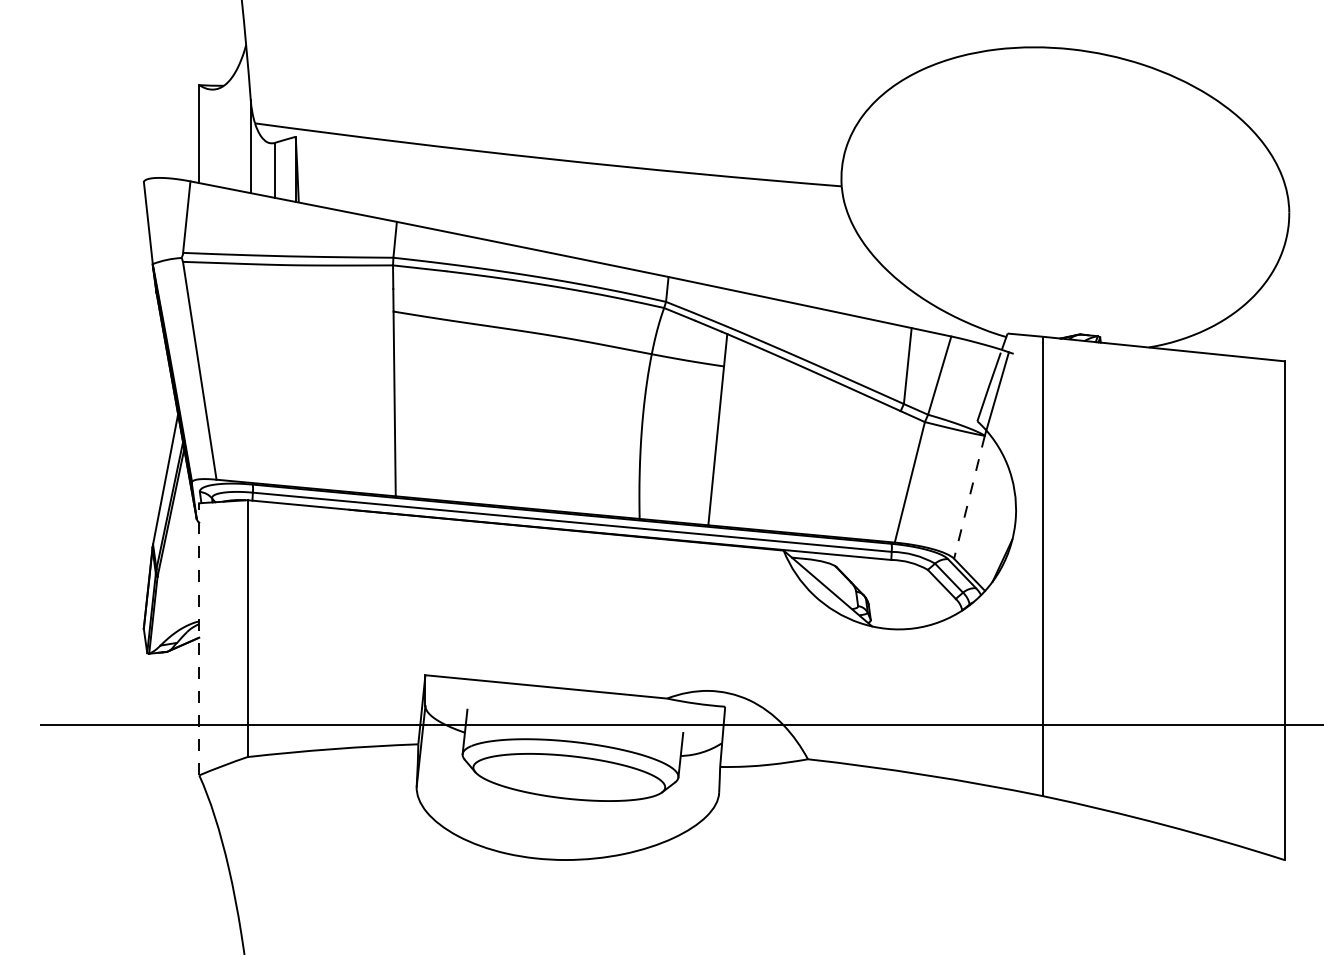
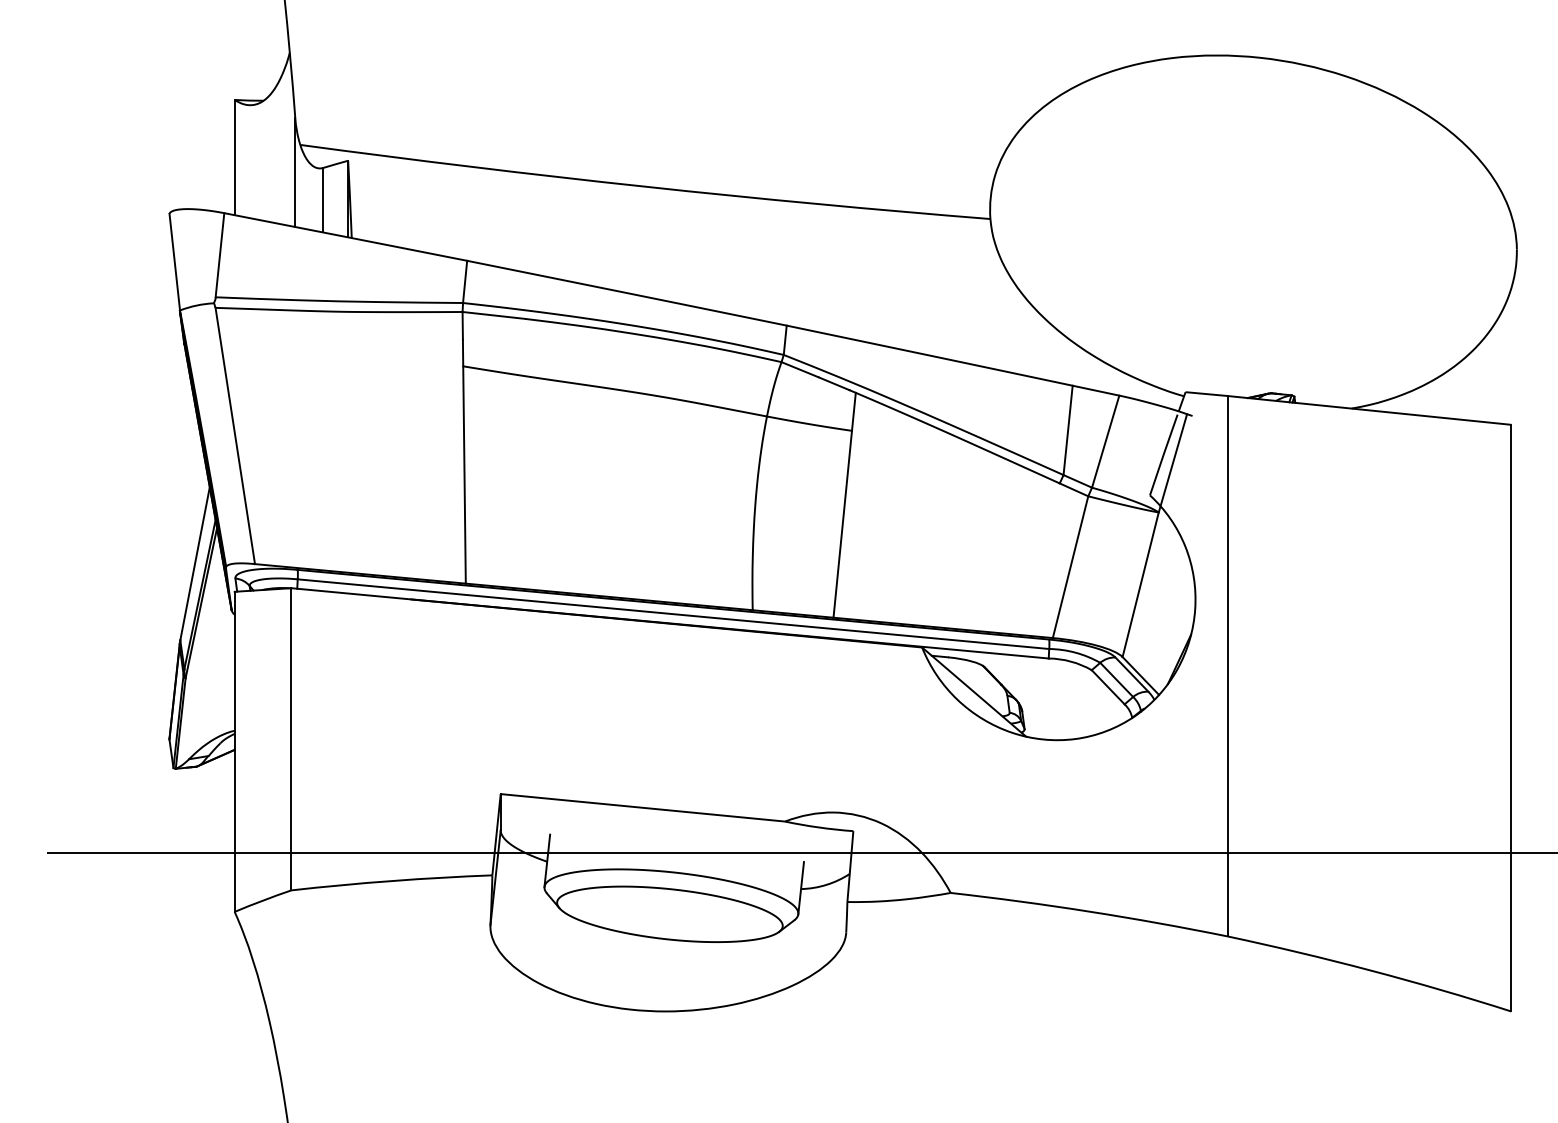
line: (969, 497) -> (1140, 584), dashed -> solid
line: (199, 639) -> (234, 751), dashed -> solid

